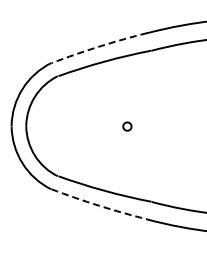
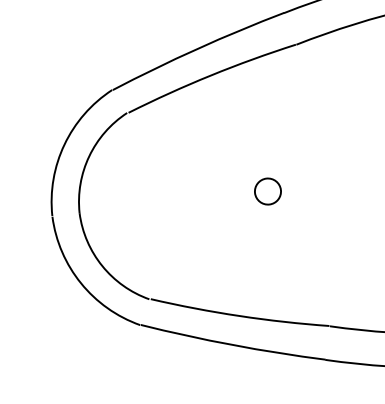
arc: (99, 46) -> (198, 48), dashed -> solid
circle: (127, 126) -> (268, 191), size x1.67
arc: (99, 205) -> (233, 344), dashed -> solid

